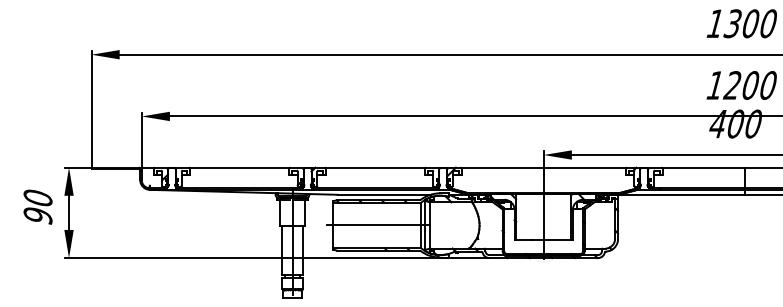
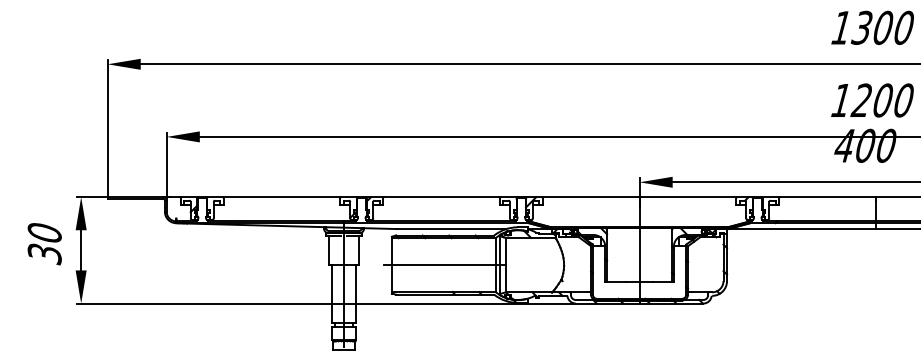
text: (37, 216) -> (44, 254), 90 -> 30

